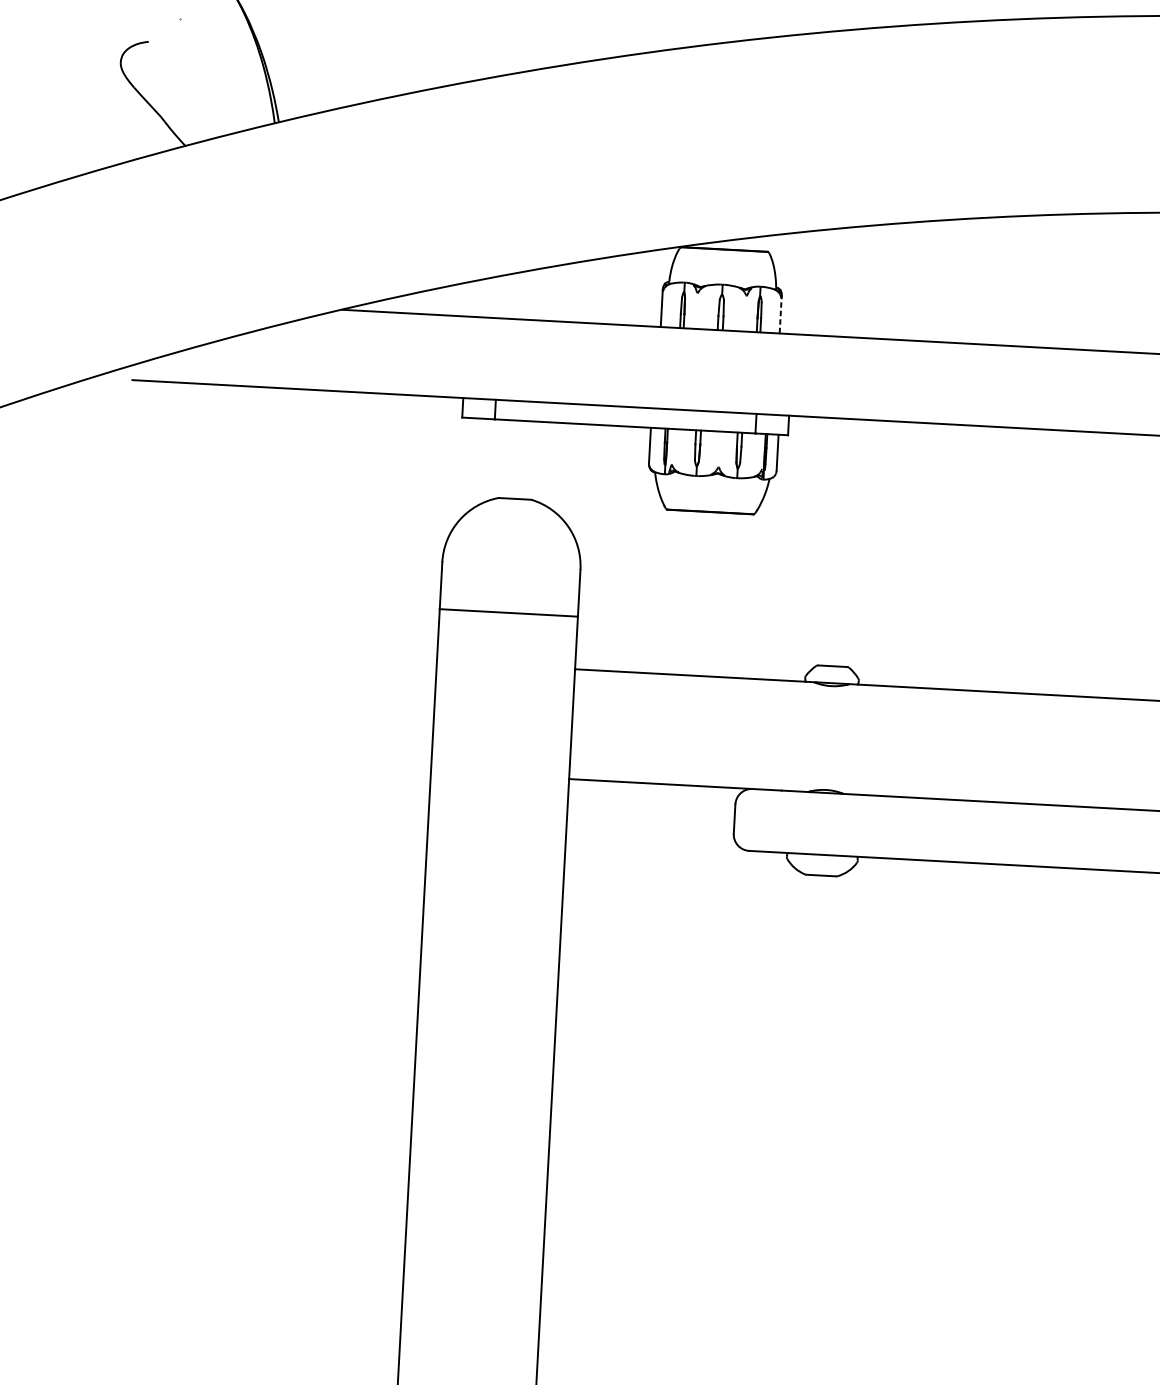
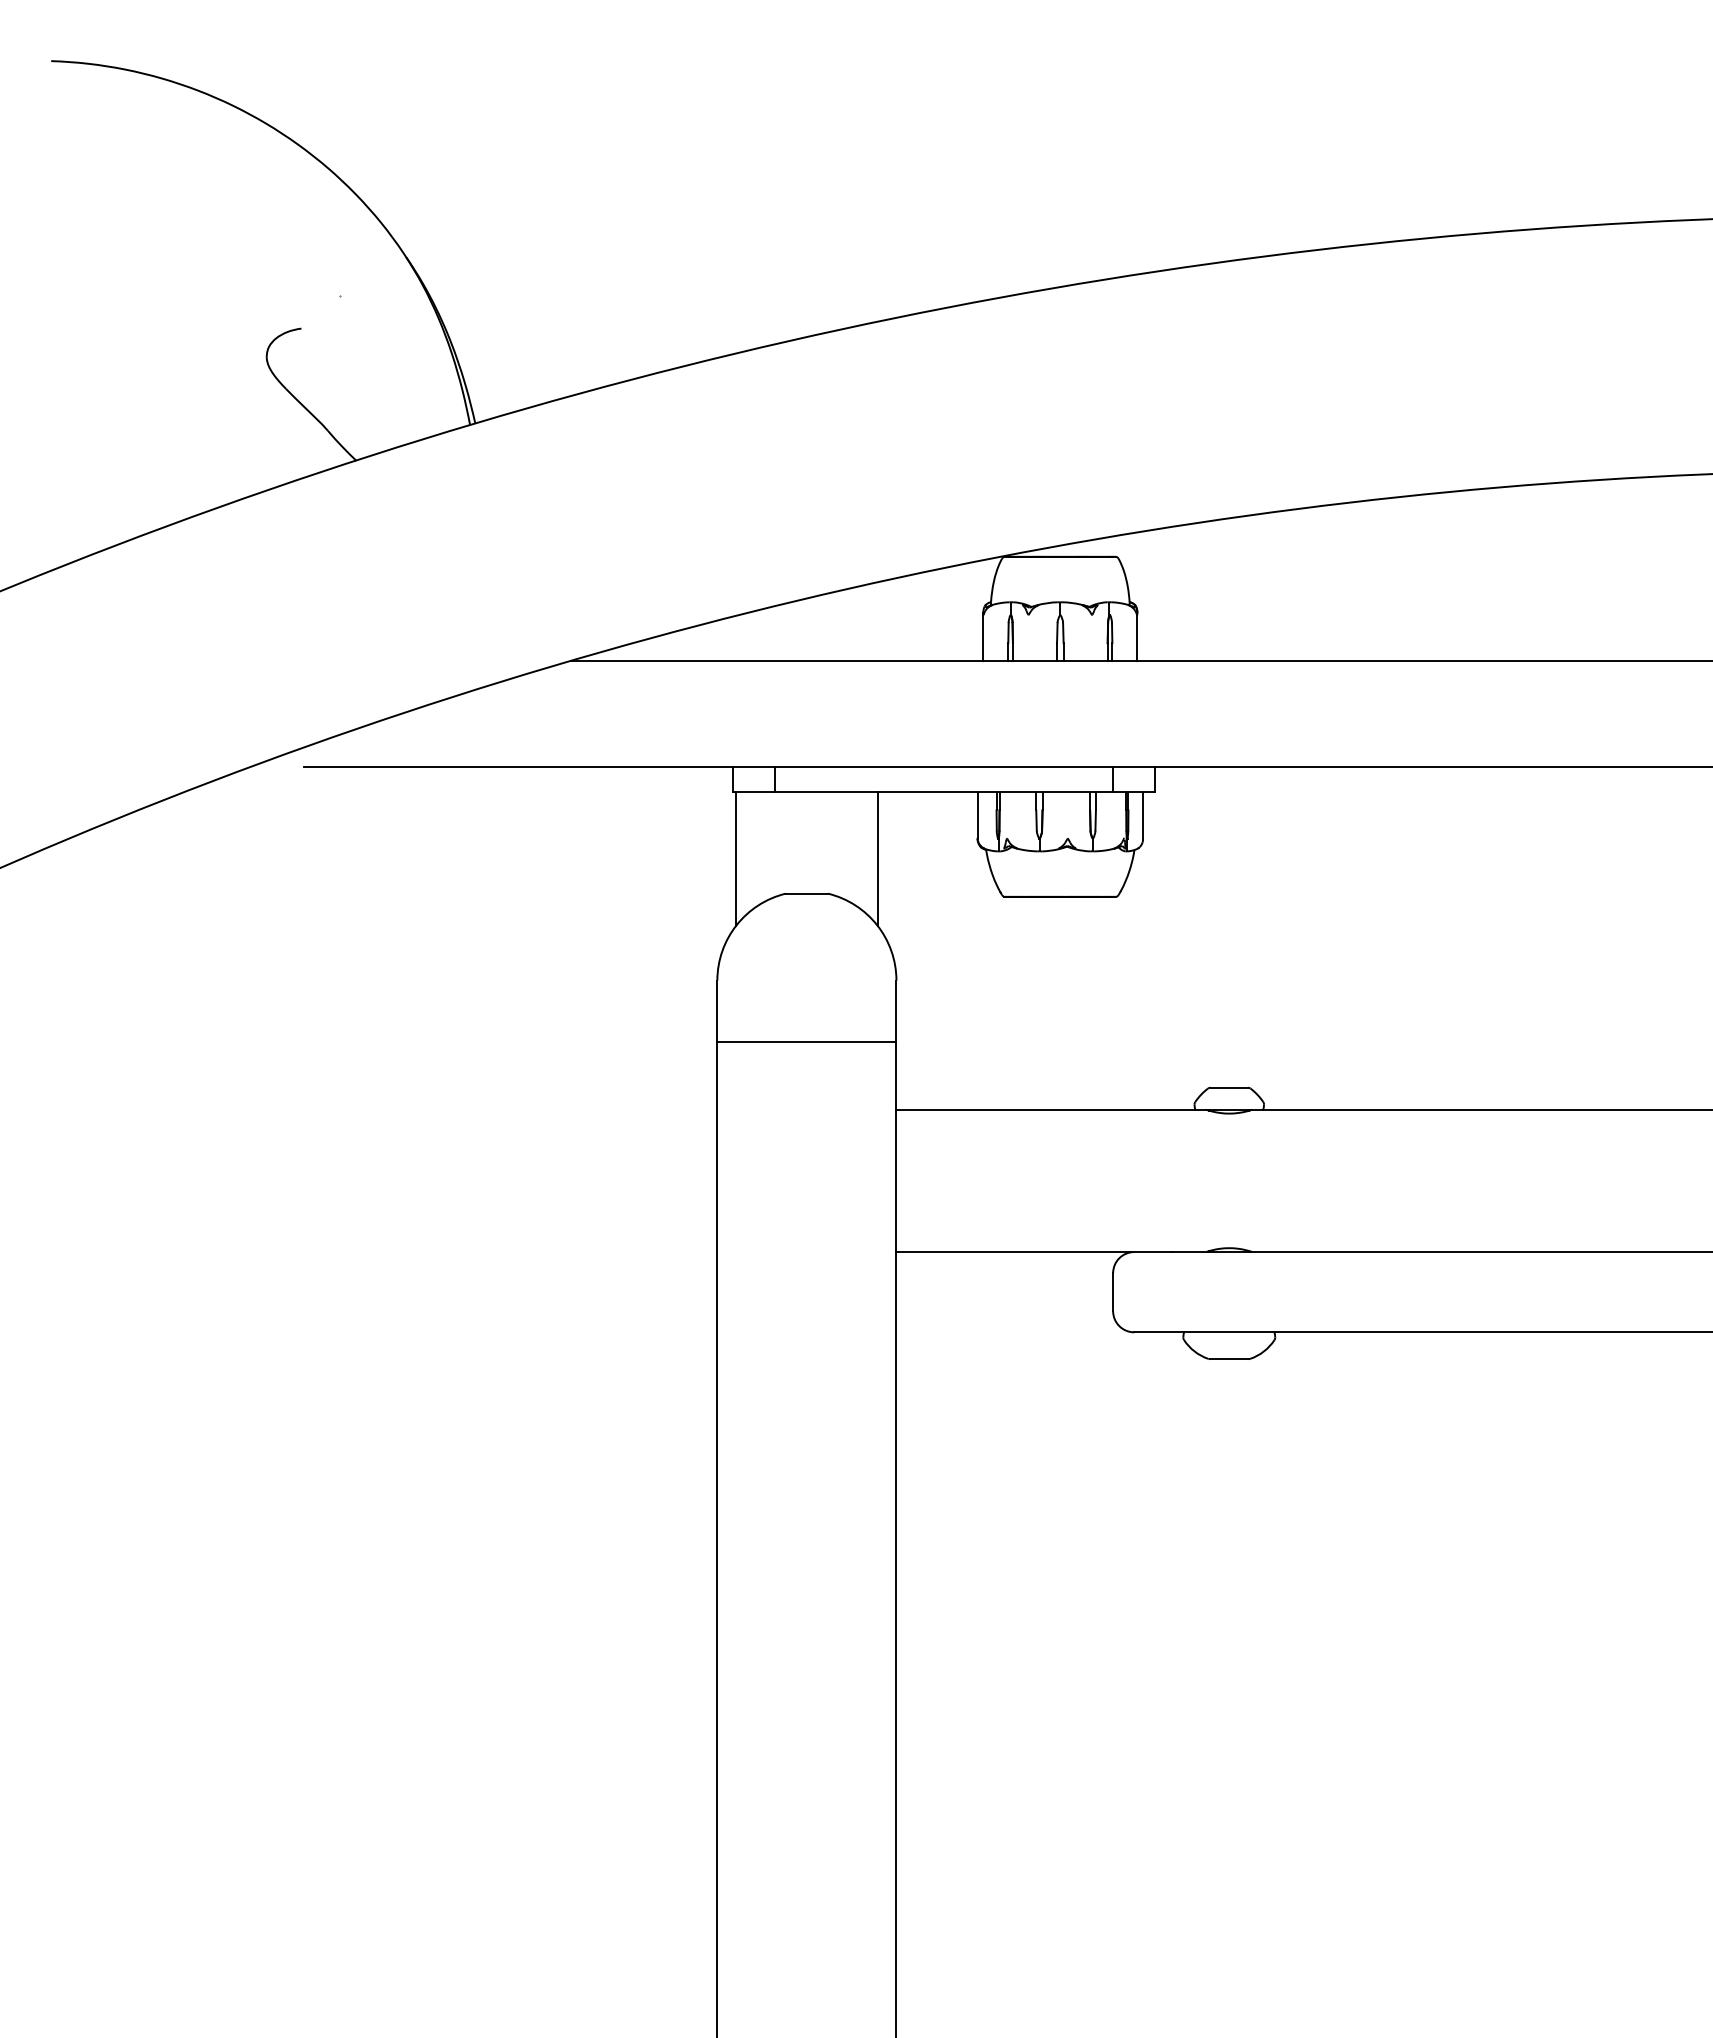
line: (780, 314) -> (1137, 636), dashed -> solid
line: (461, 469) -> (735, 859), added
line: (571, 475) -> (878, 859), added

